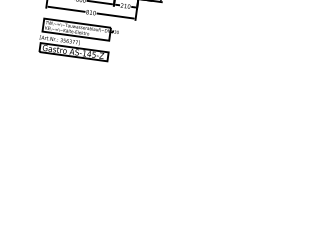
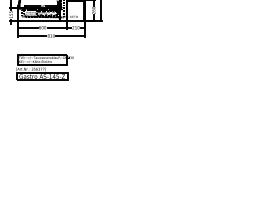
part: (78, 40) -> (44, 67), moved

